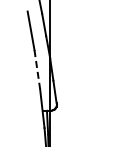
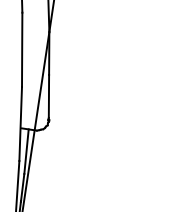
line: (37, 69) -> (22, 49), dashed -> solid

